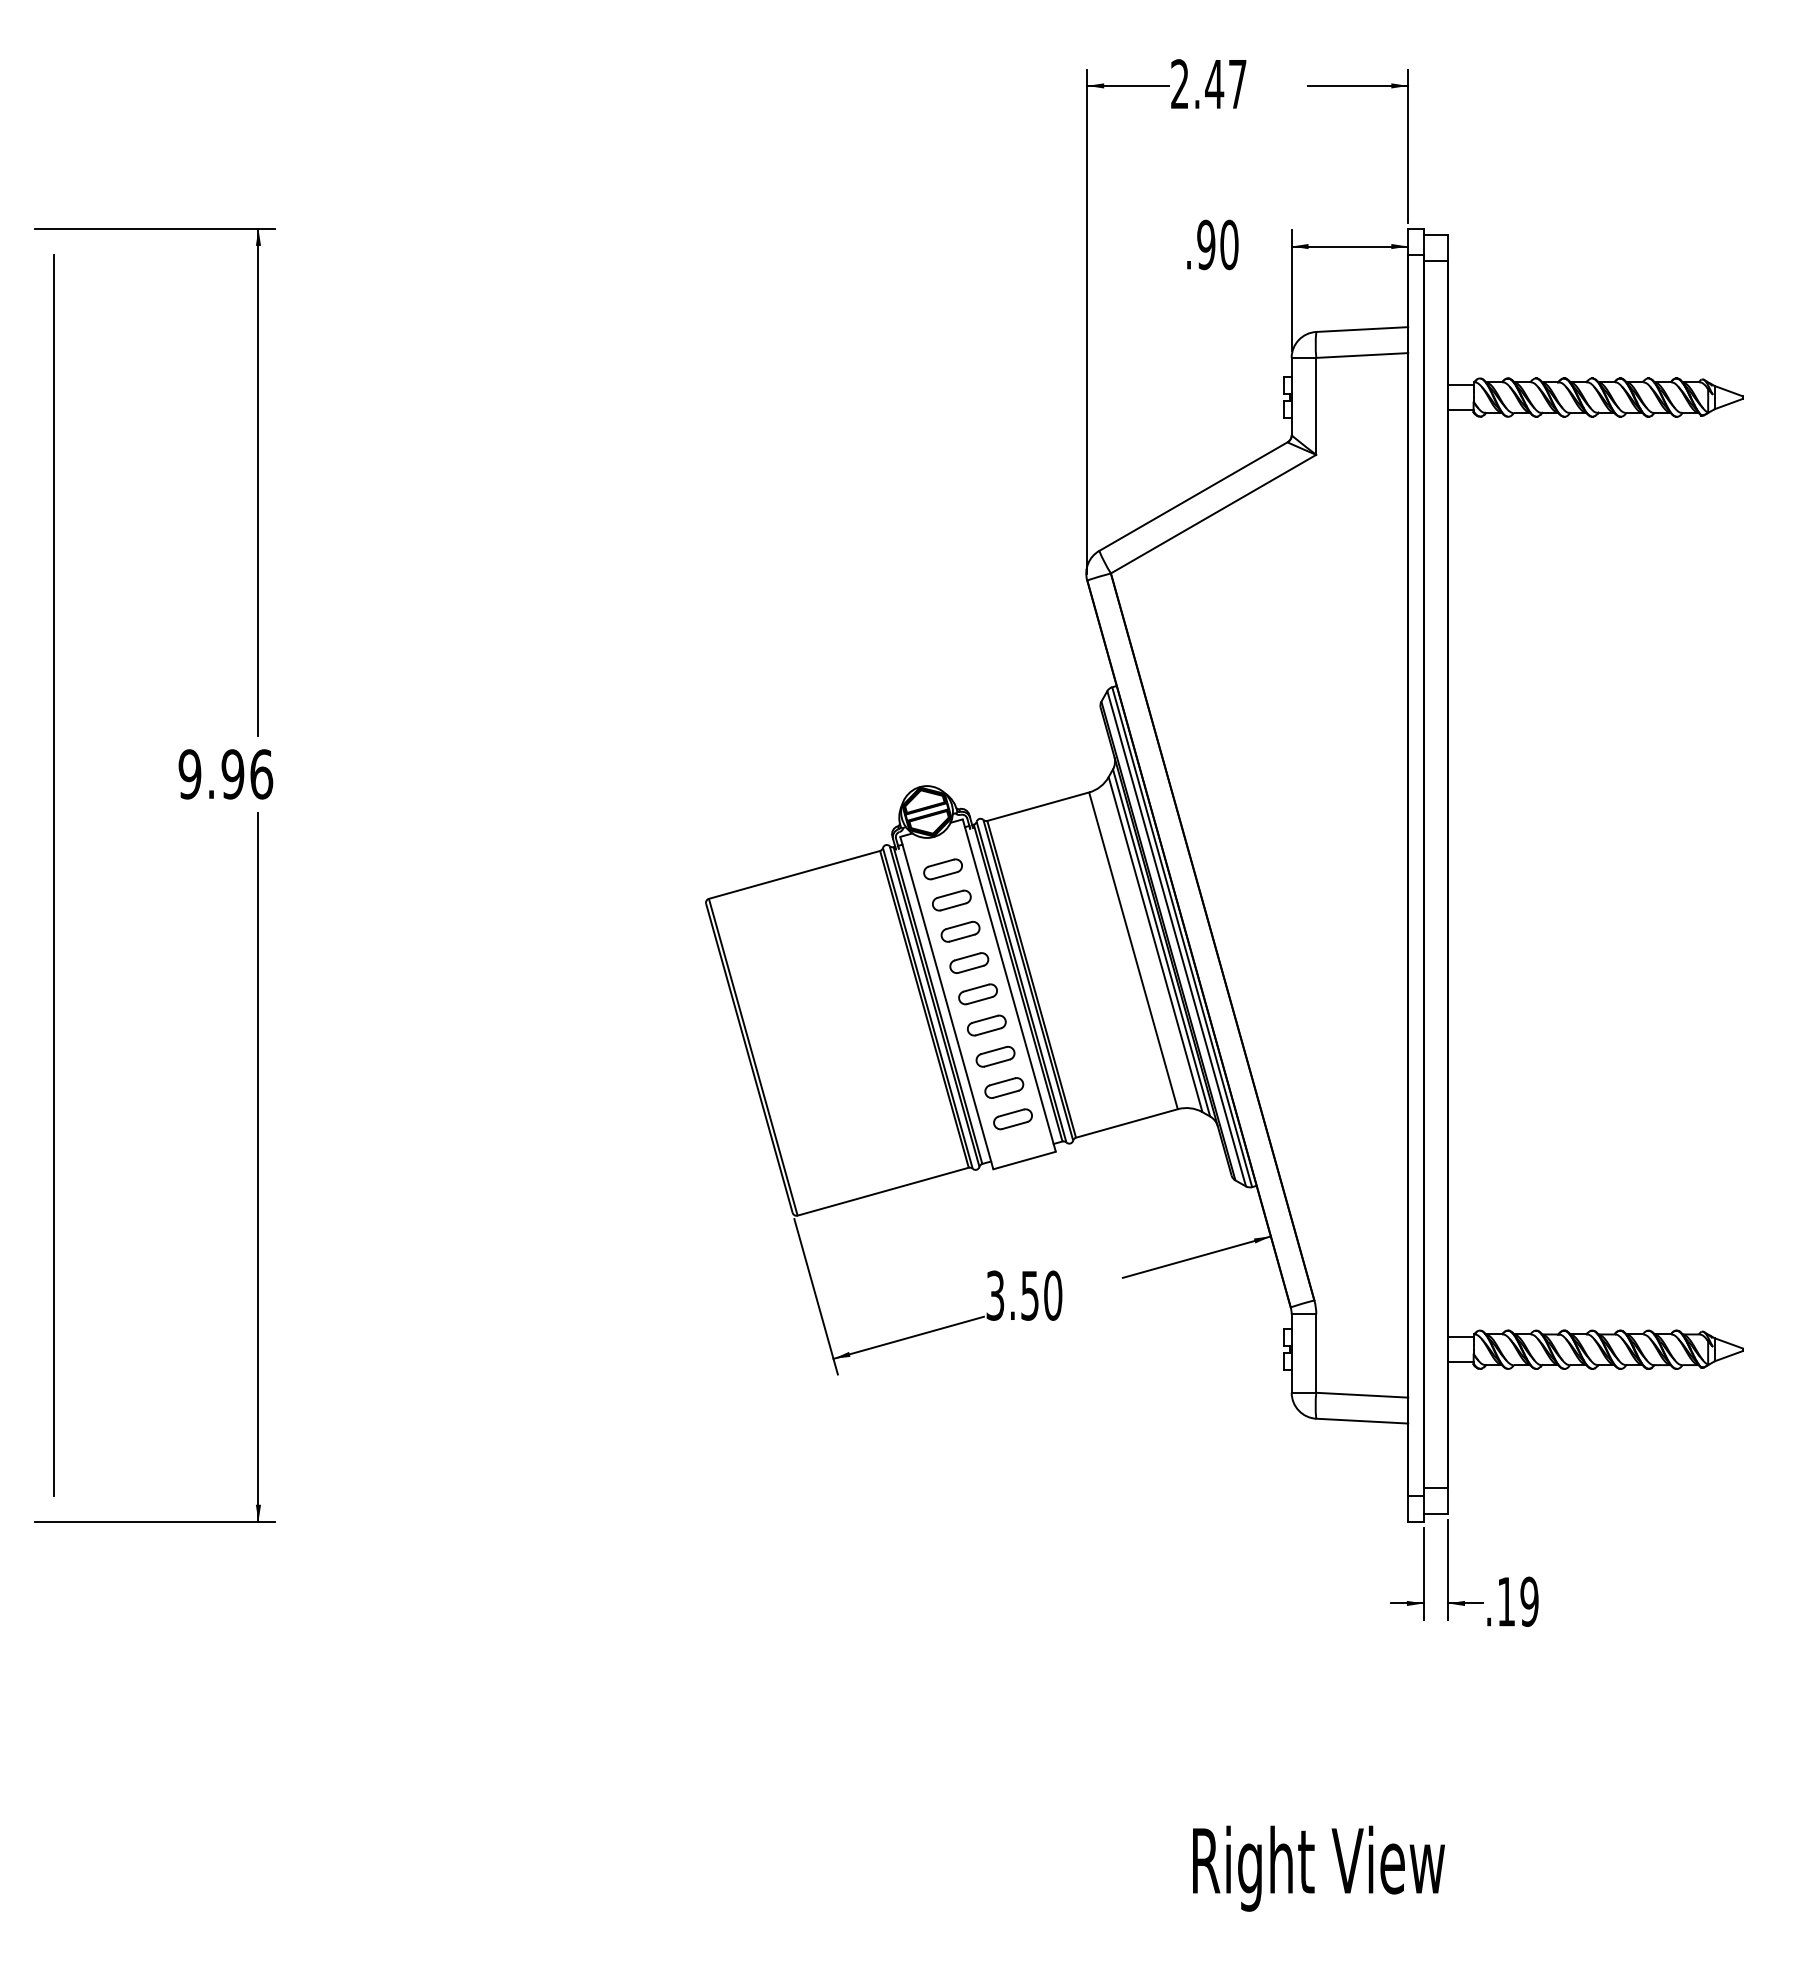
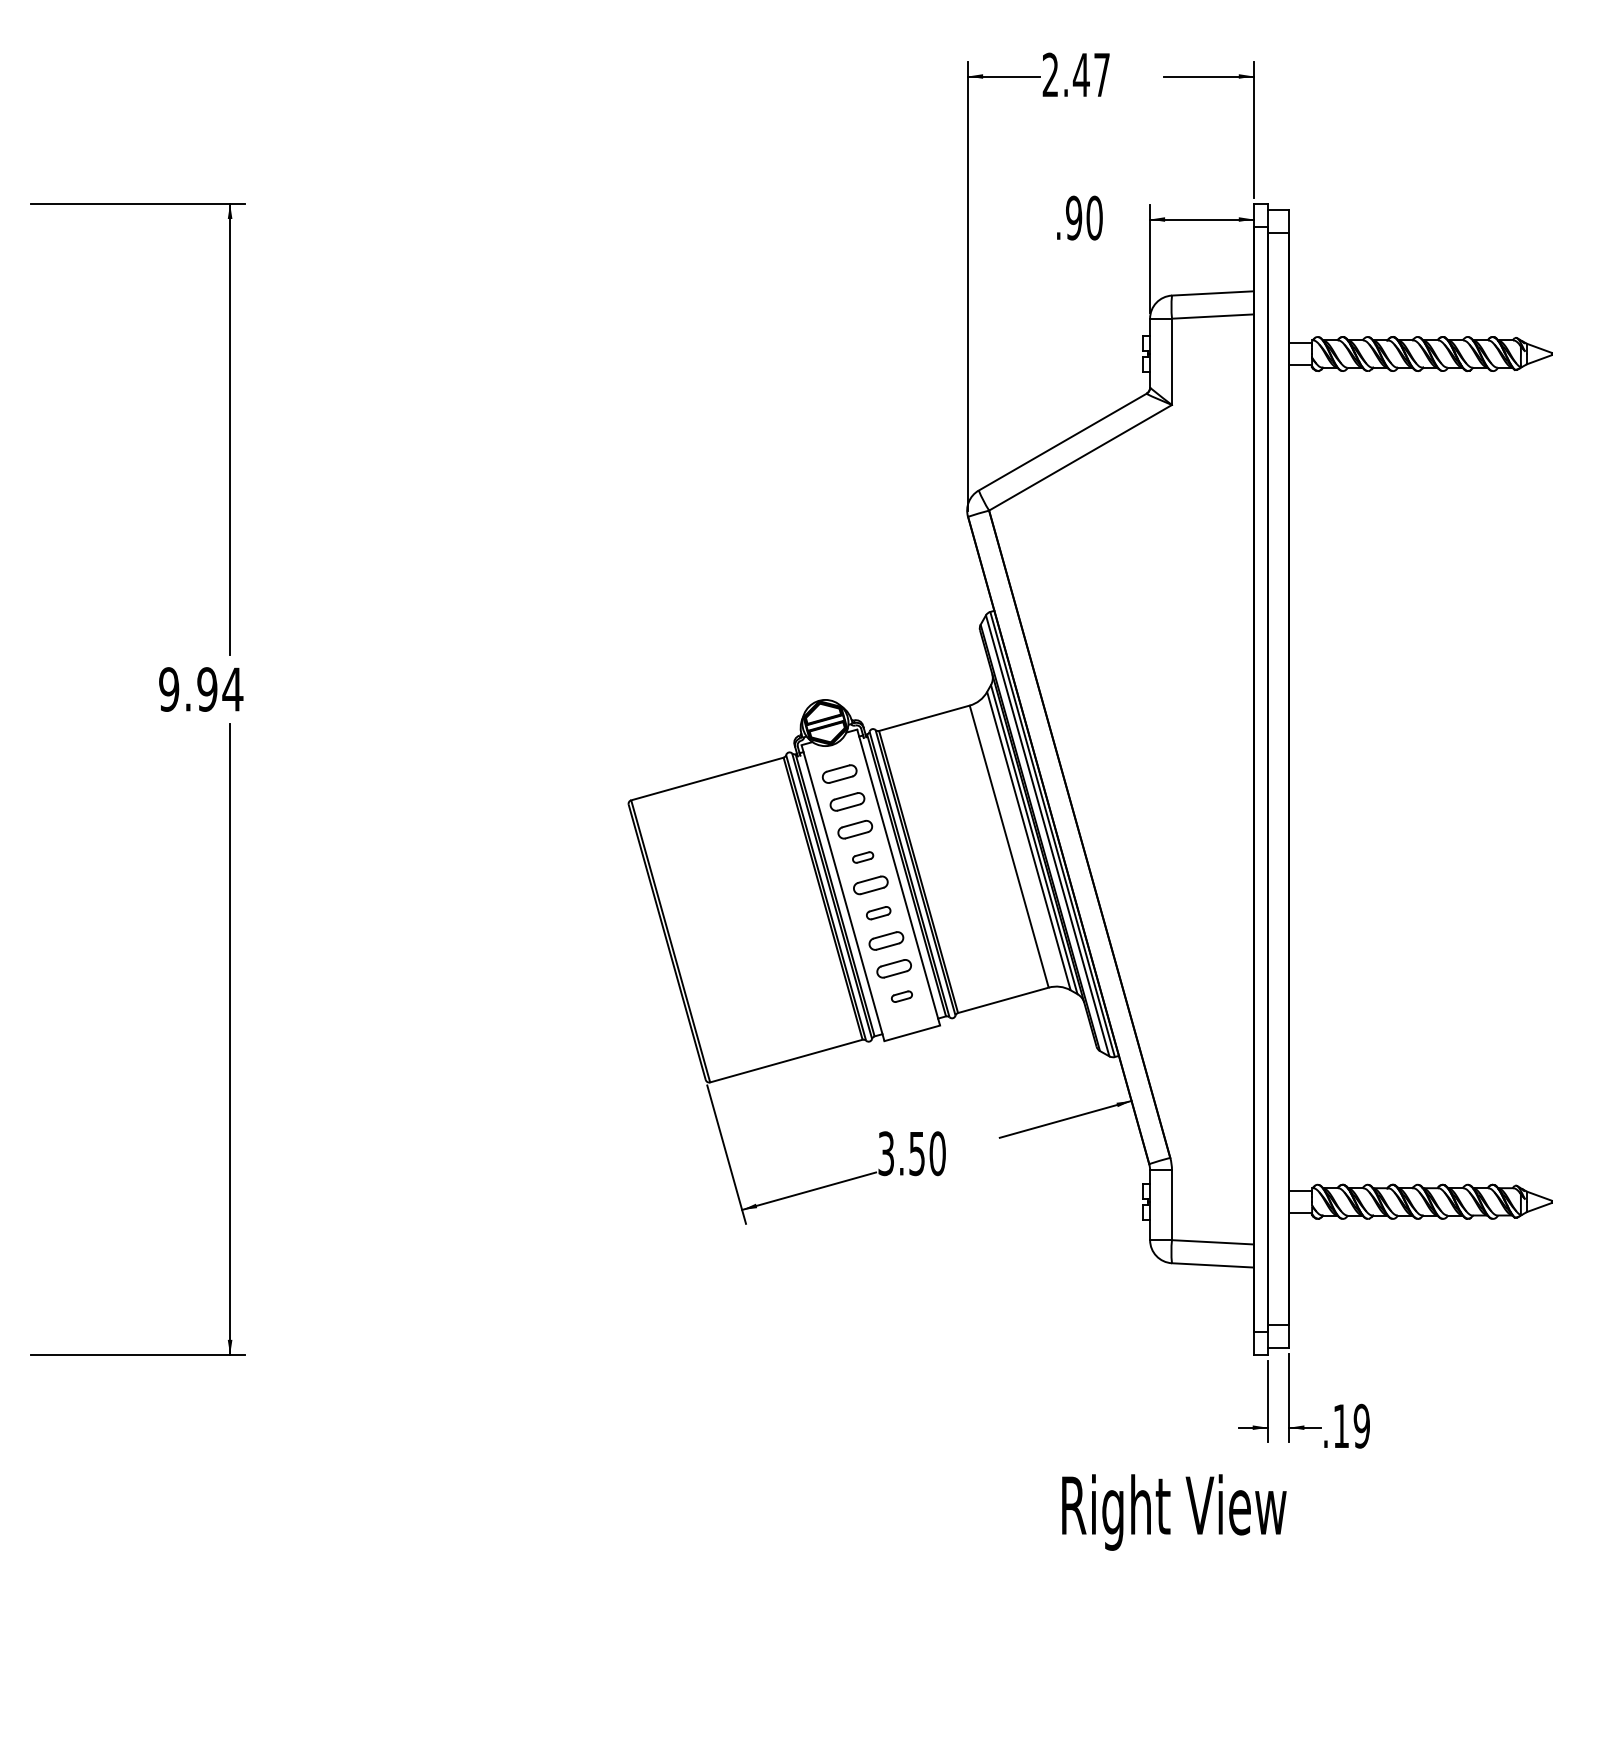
text: (261, 774) -> (232, 689), 9.96 -> 9.94
line: (54, 875) -> (48, 779), removed
part: (969, 962) -> (863, 857), size x0.6
part: (986, 1025) -> (878, 913), size x0.7
part: (1012, 1119) -> (901, 996), size x0.6
text: (1318, 1868) -> (1173, 1512), moved

